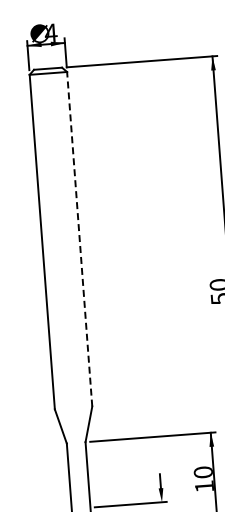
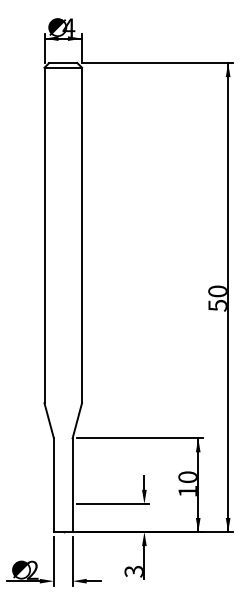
line: (80, 239) -> (82, 235), dashed -> solid

